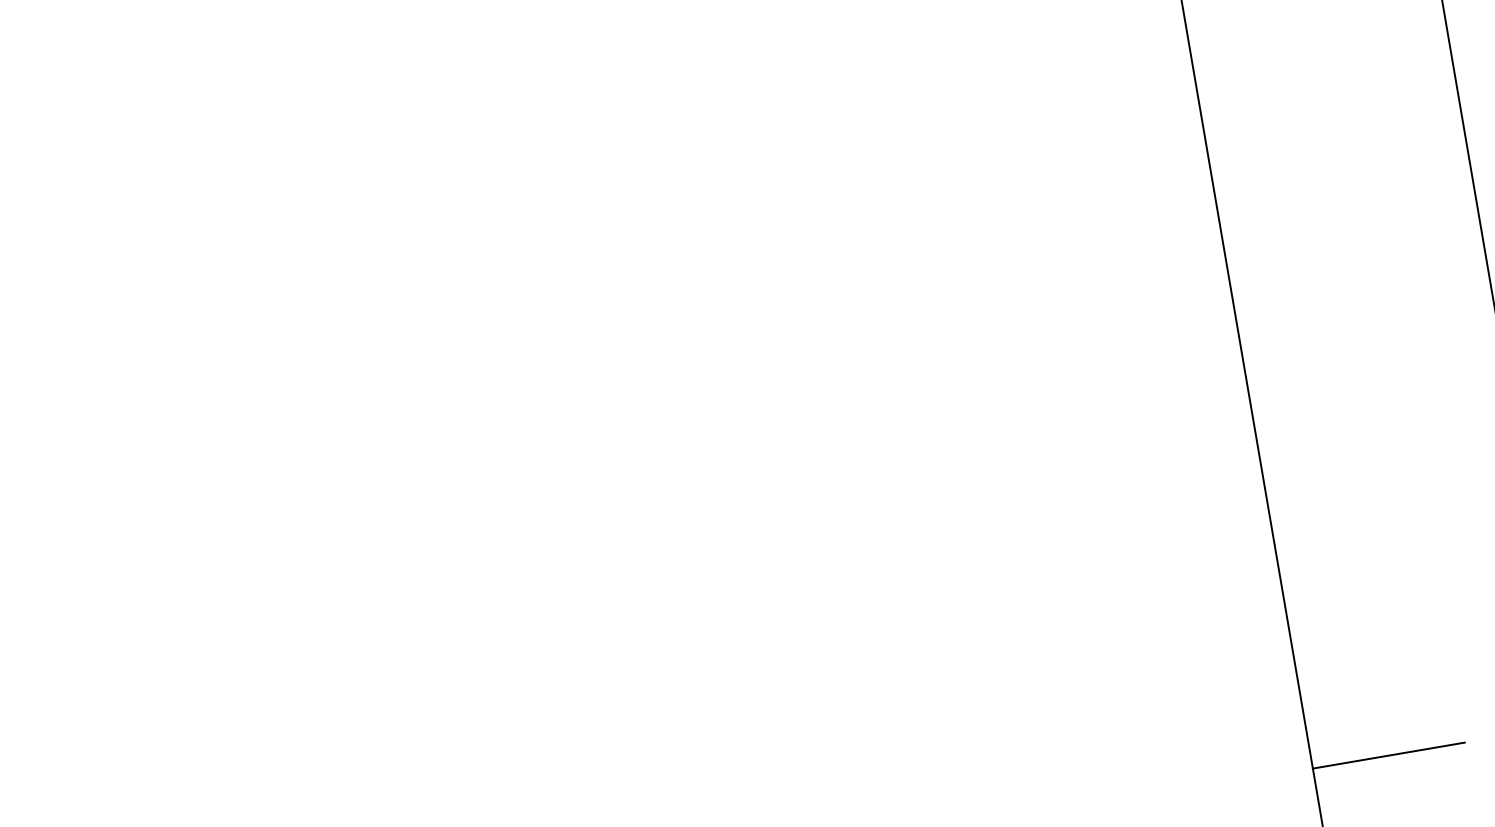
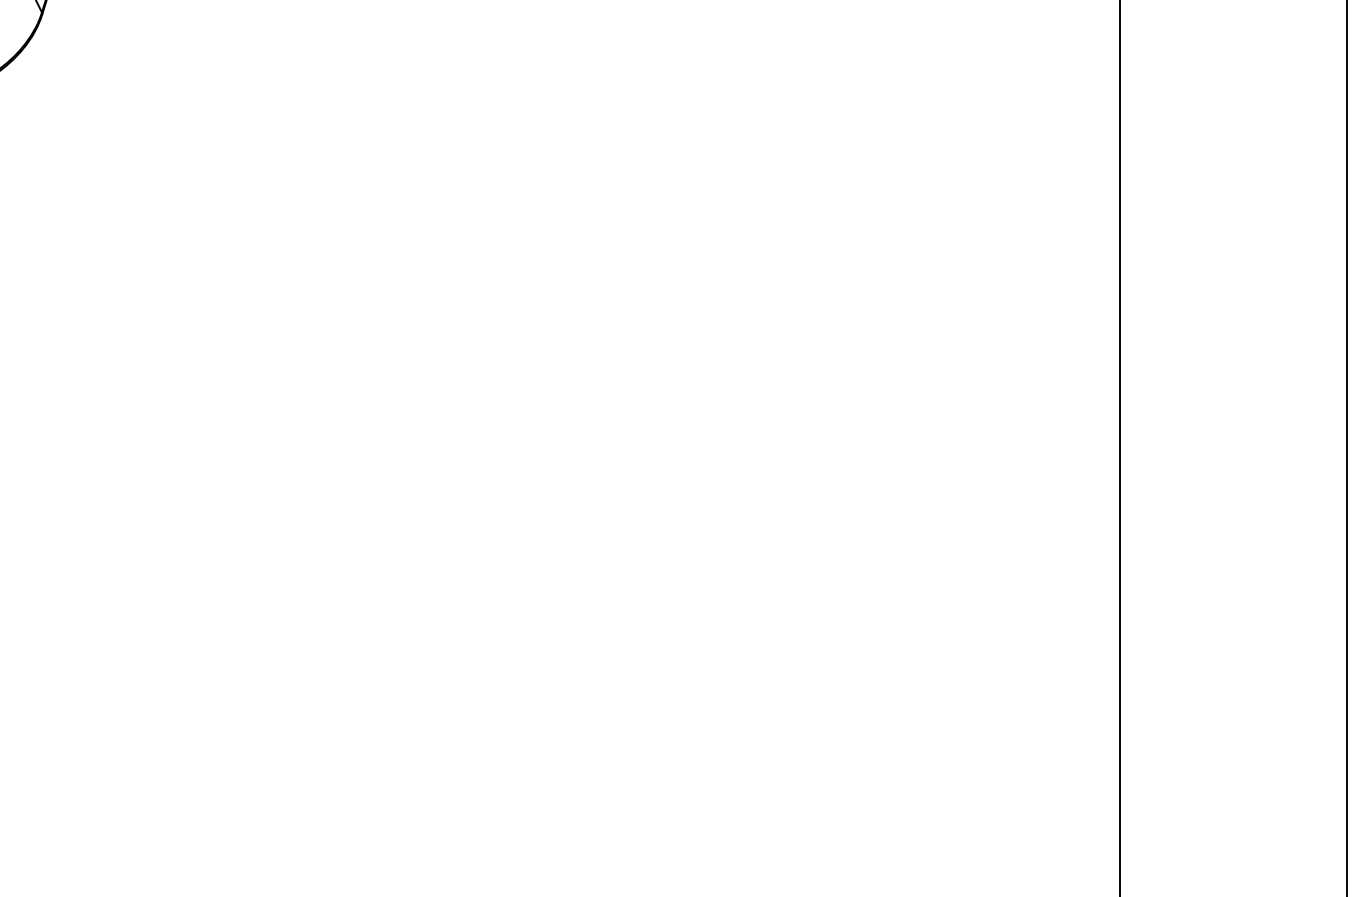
line: (1388, 755) -> (1187, 806), removed

